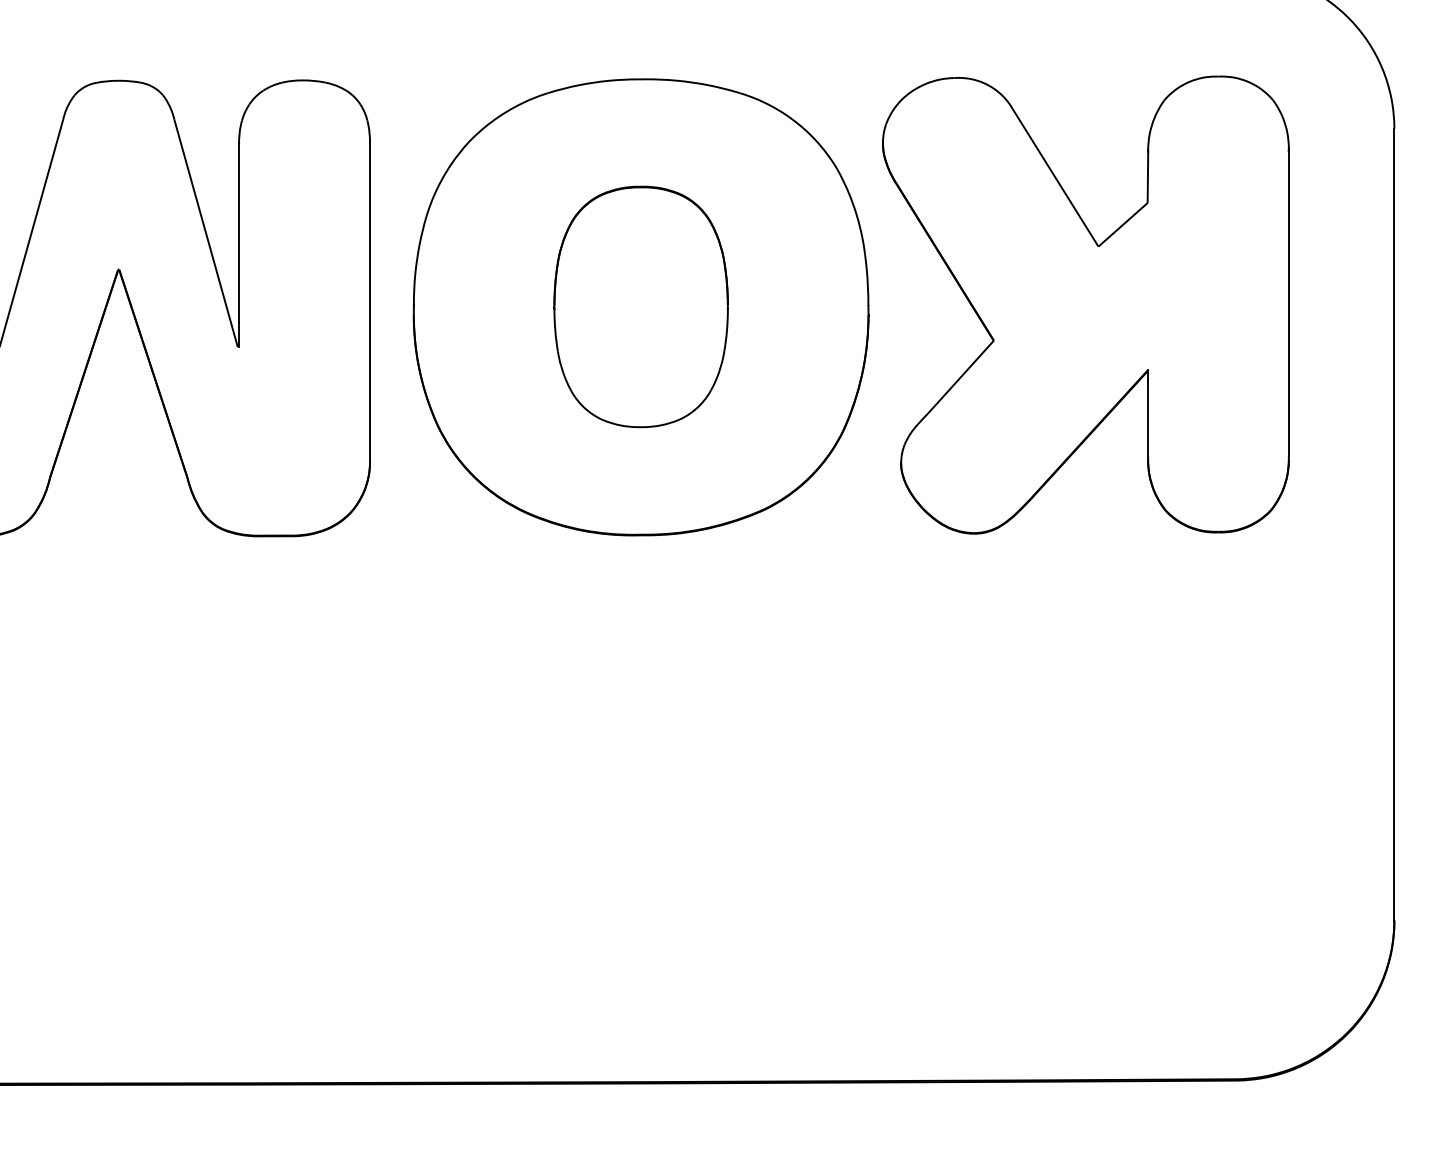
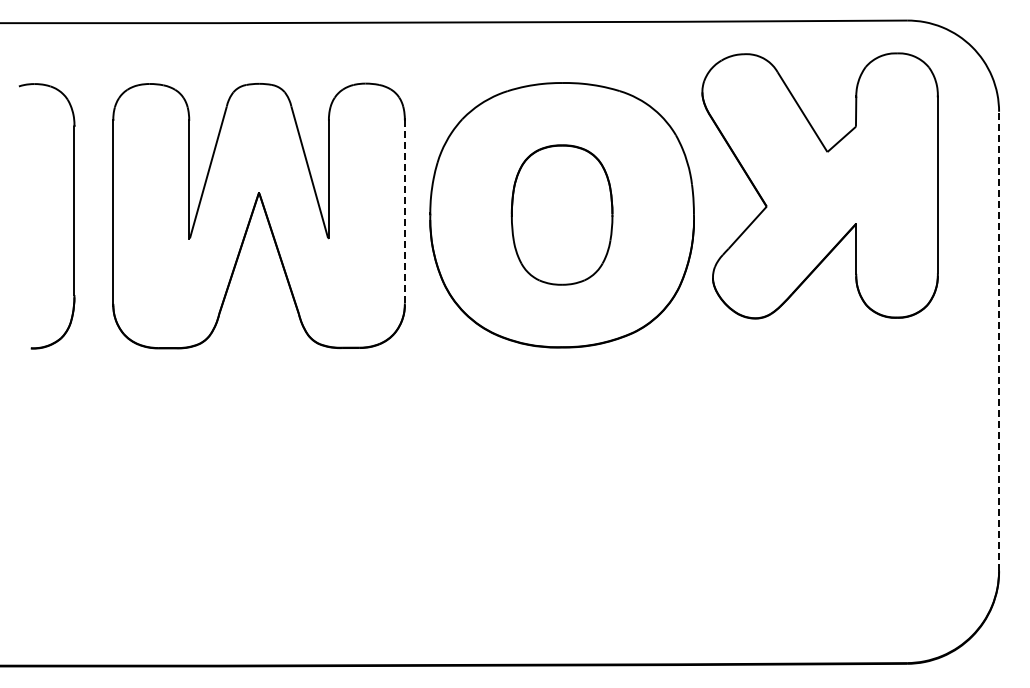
line: (369, 300) -> (404, 211), solid -> dashed
part: (1084, 304) -> (819, 185), moved
line: (1395, 524) -> (999, 341), solid -> dashed

